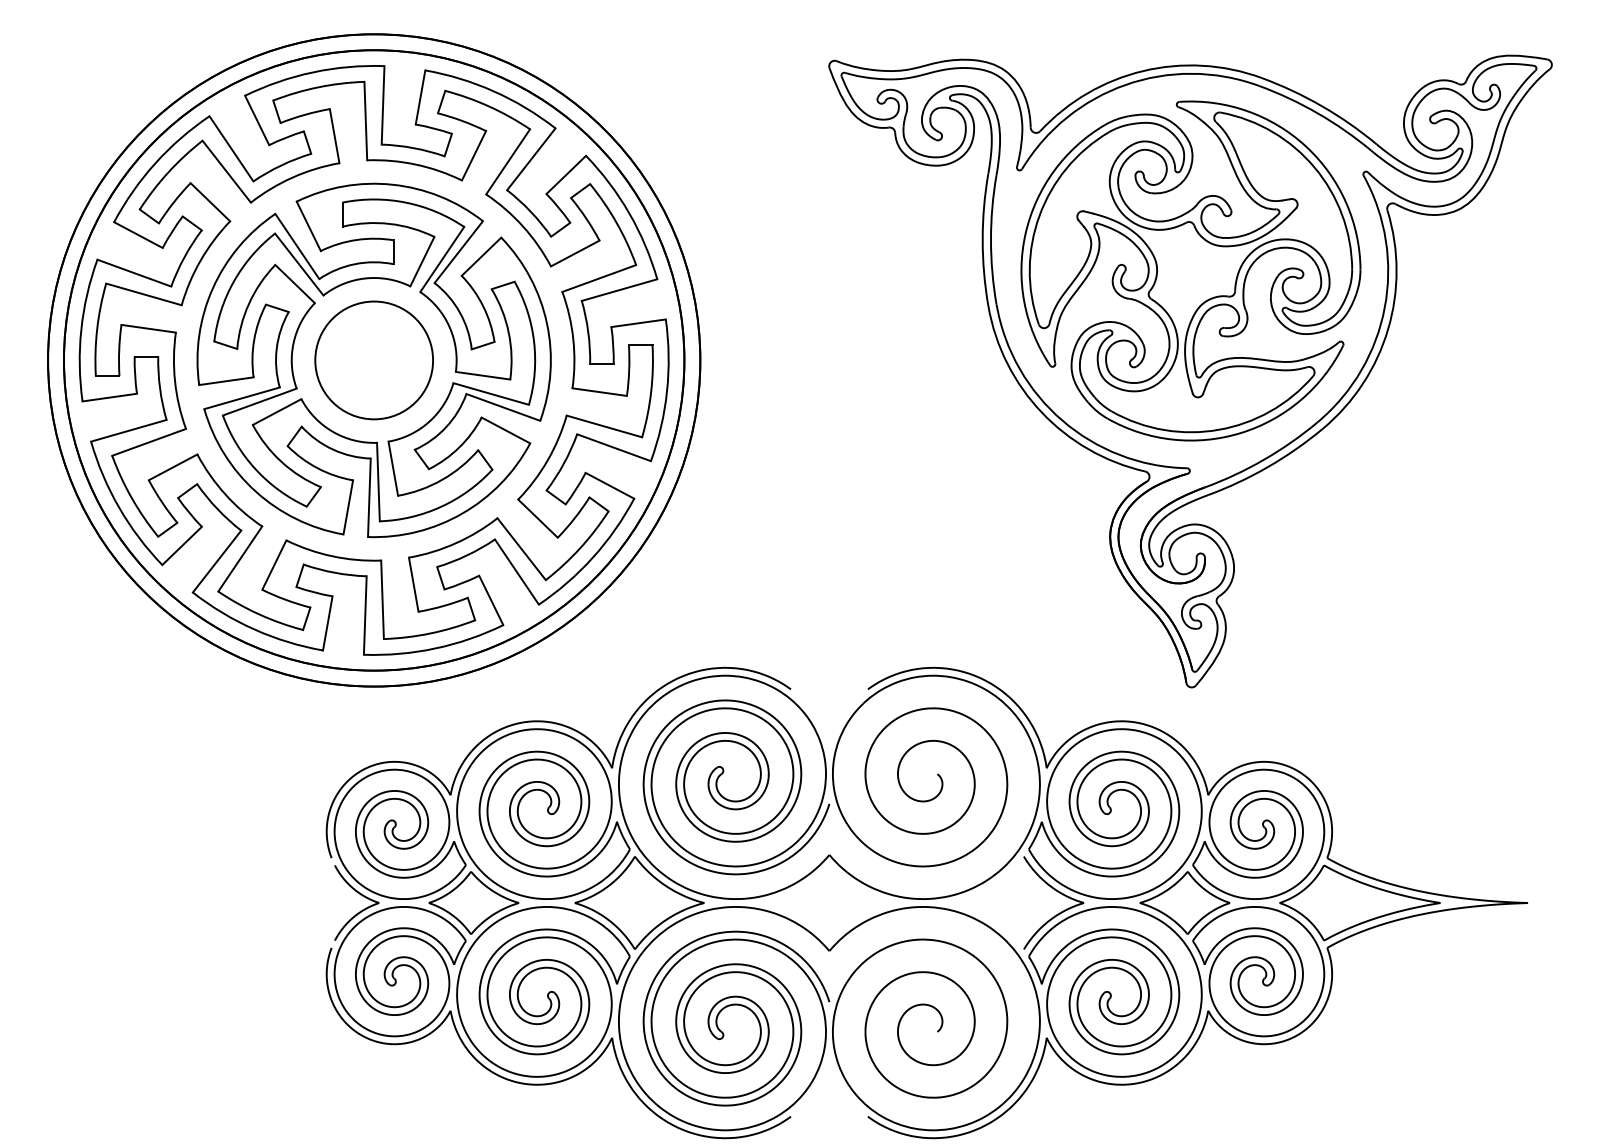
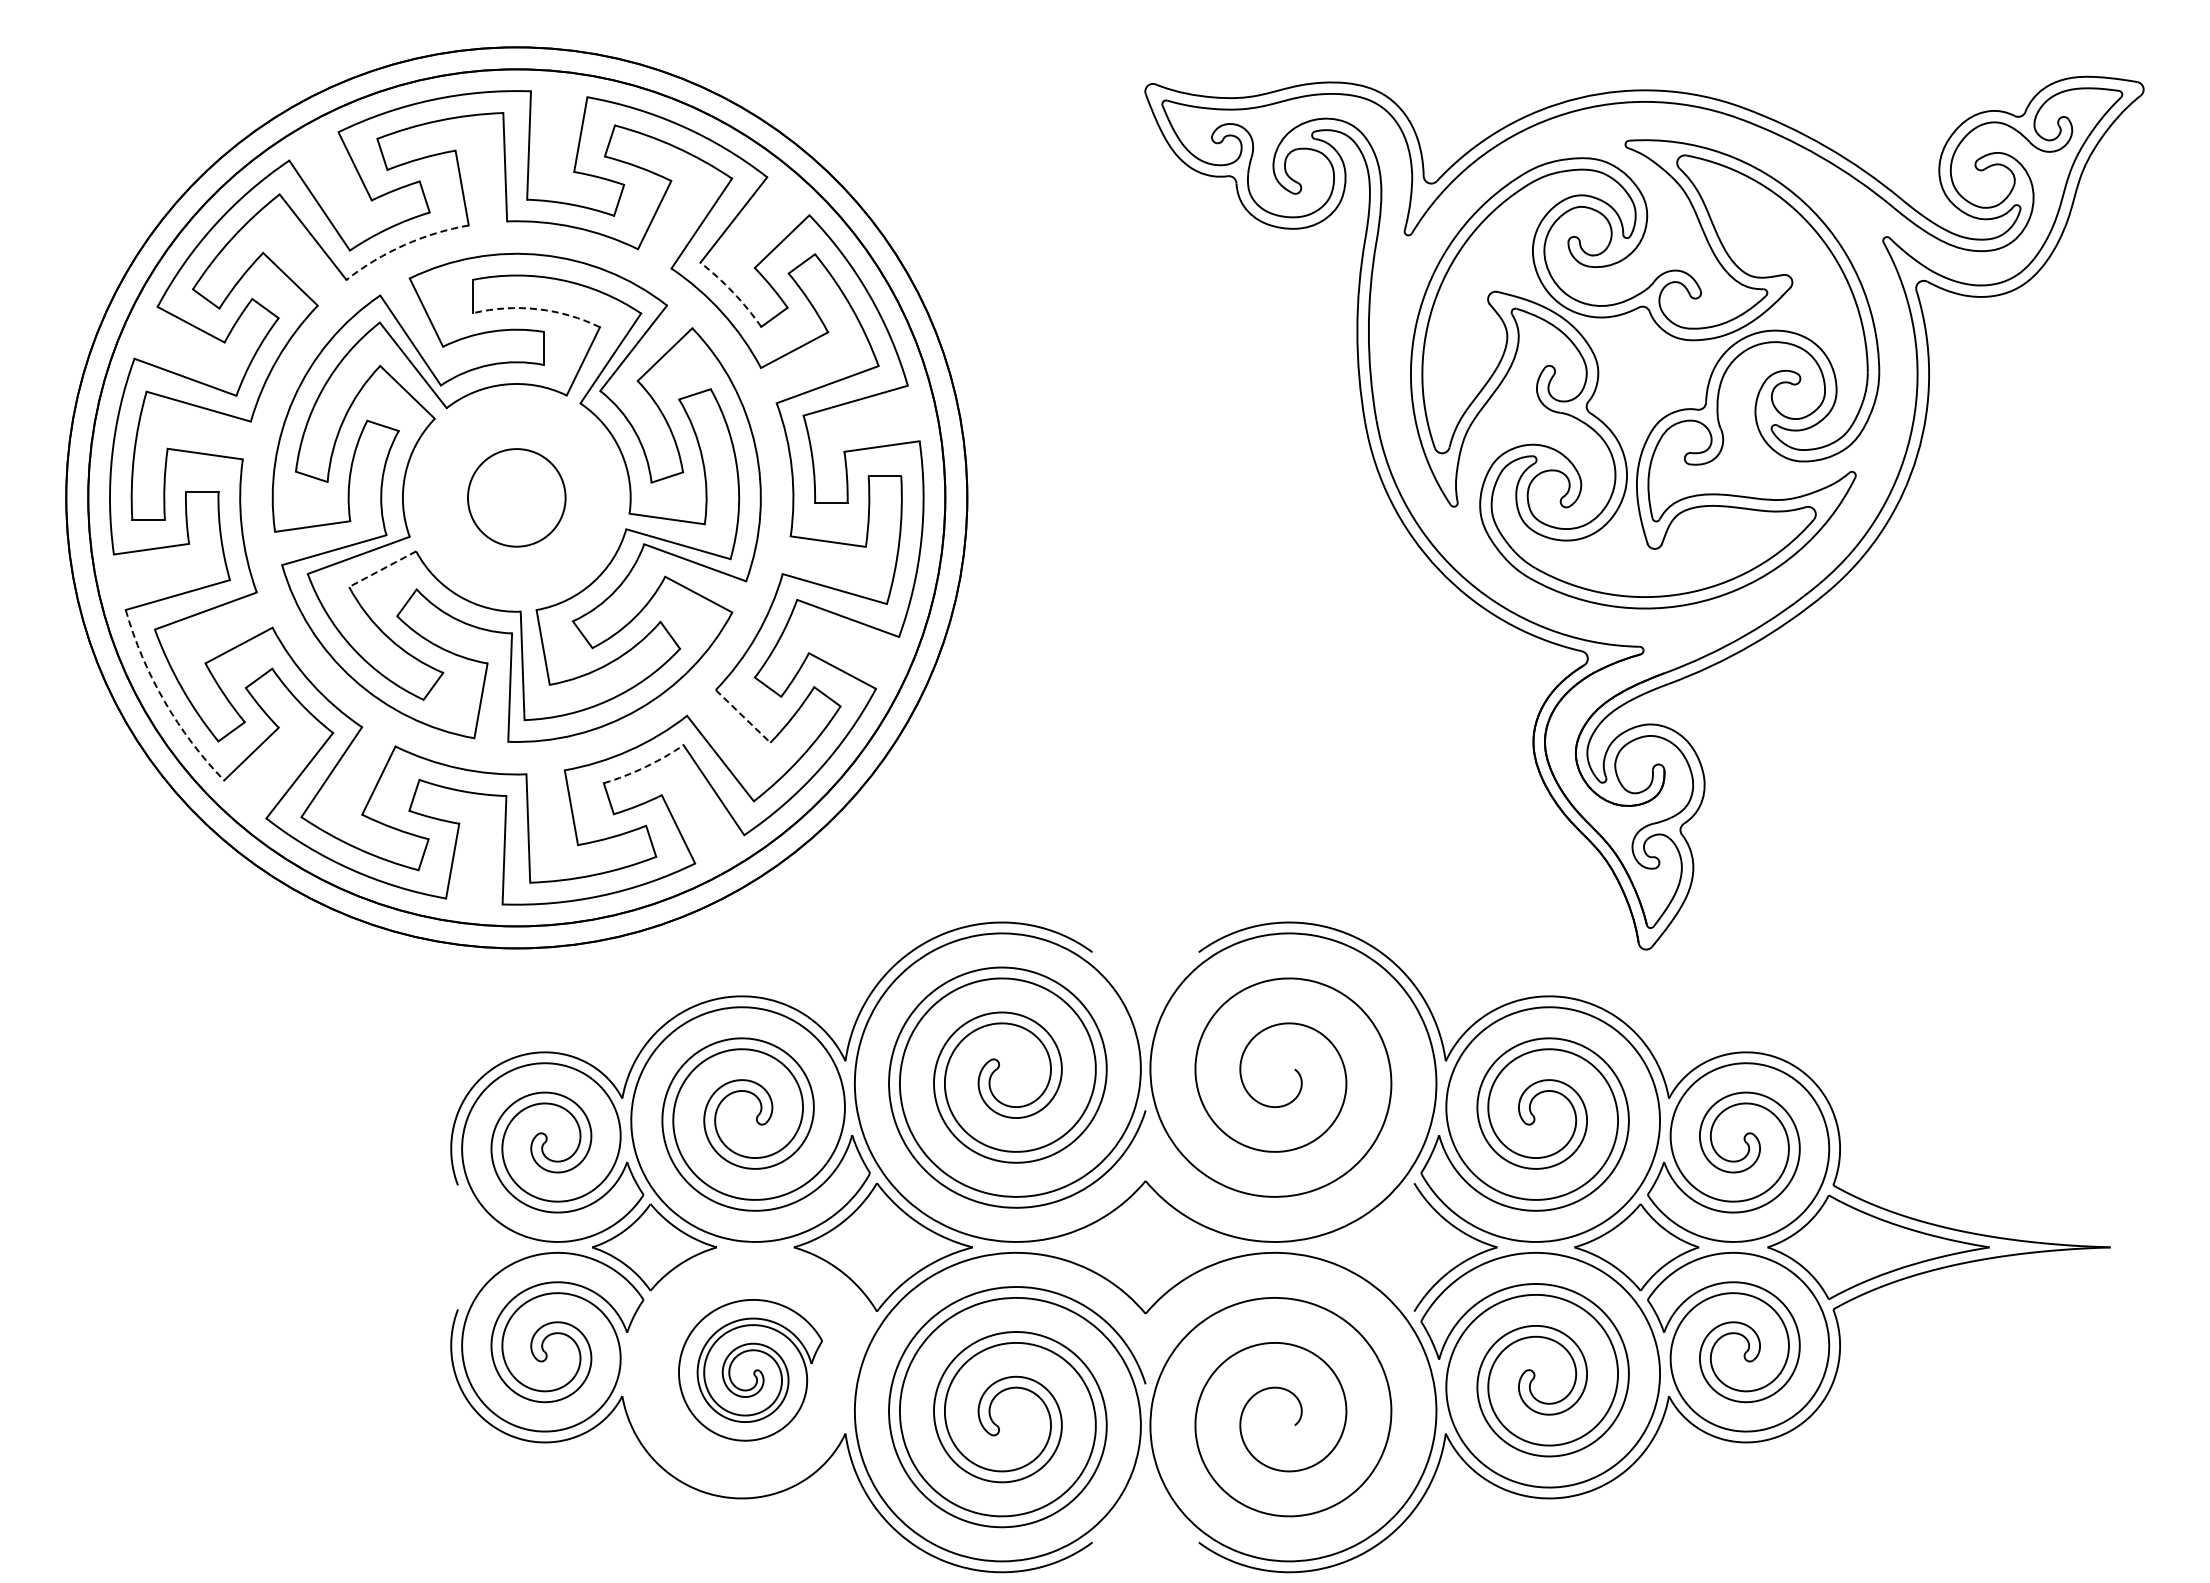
arc: (292, 177) -> (404, 245), solid -> dashed
arc: (531, 211) -> (733, 292), solid -> dashed
arc: (389, 224) -> (537, 309), solid -> dashed
circle: (373, 360) -> (516, 497), size x0.6
line: (276, 412) -> (382, 569), solid -> dashed
arc: (119, 507) -> (164, 701), solid -> dashed
line: (538, 518) -> (743, 716), solid -> dashed
arc: (467, 555) -> (645, 767), solid -> dashed
part: (361, 895) -> (499, 1237), removed
part: (543, 992) -> (750, 1370), size x0.6

